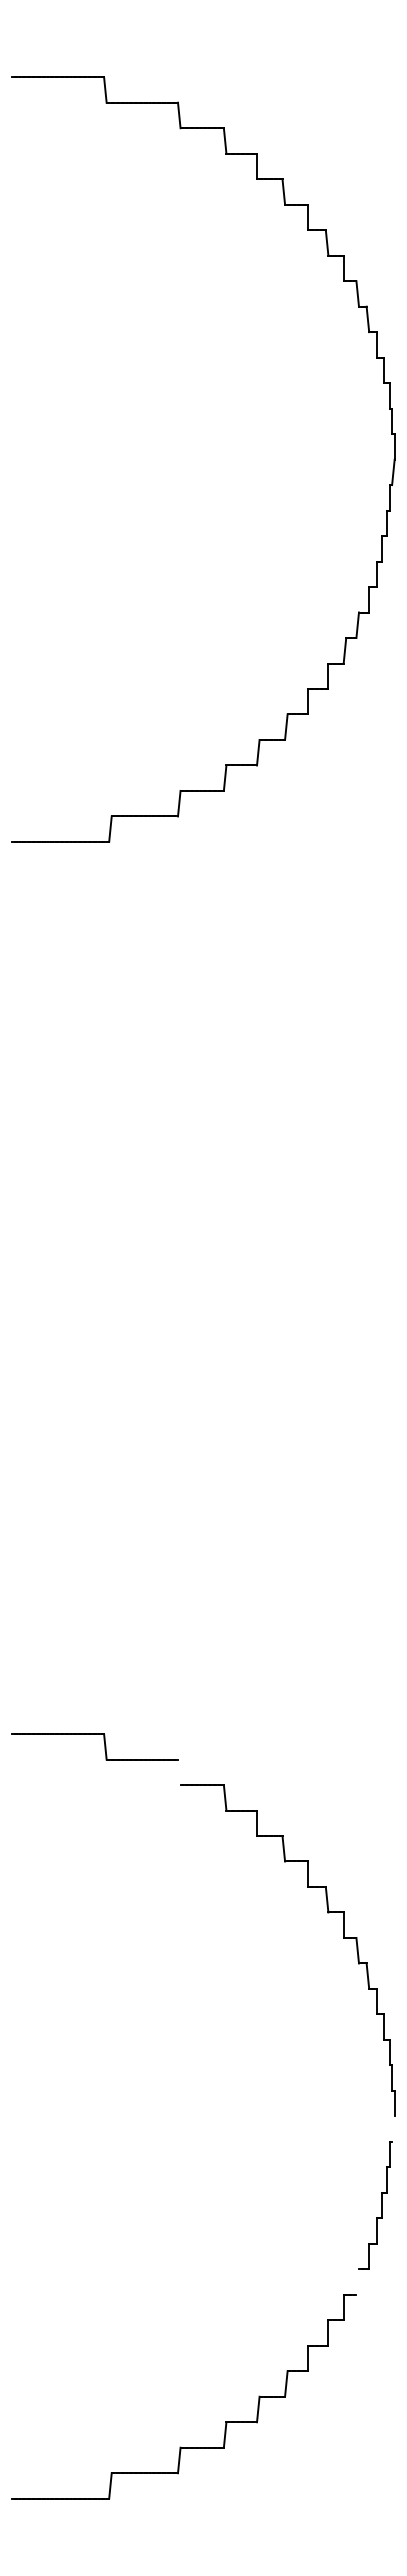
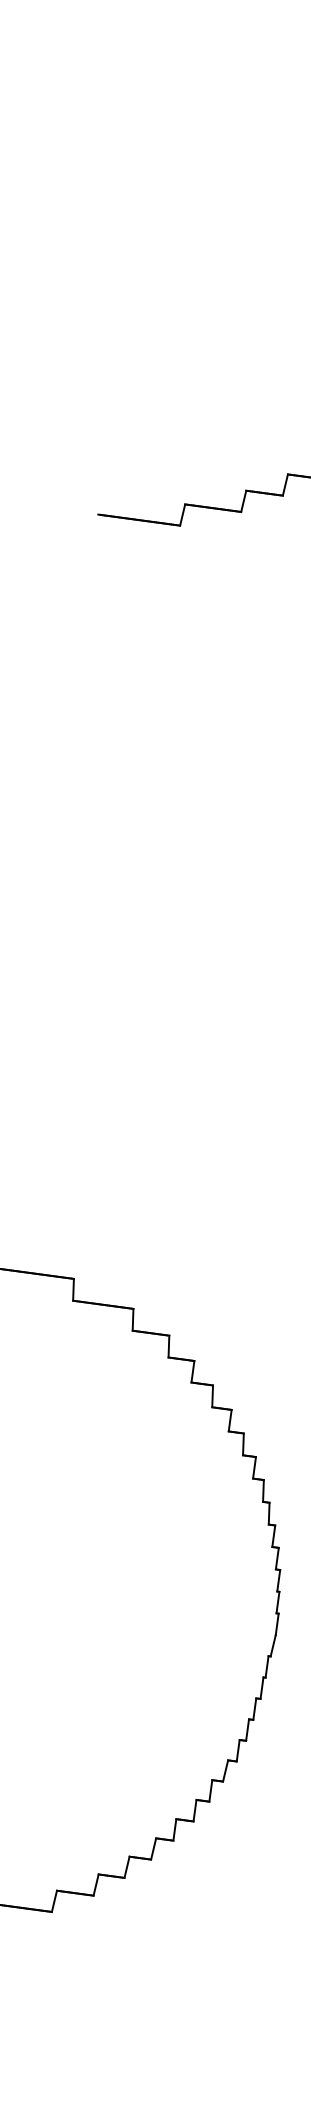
line: (179, 1772) -> (133, 1320), added
line: (393, 2128) -> (273, 1645), added
line: (357, 2281) -> (225, 1770), added

